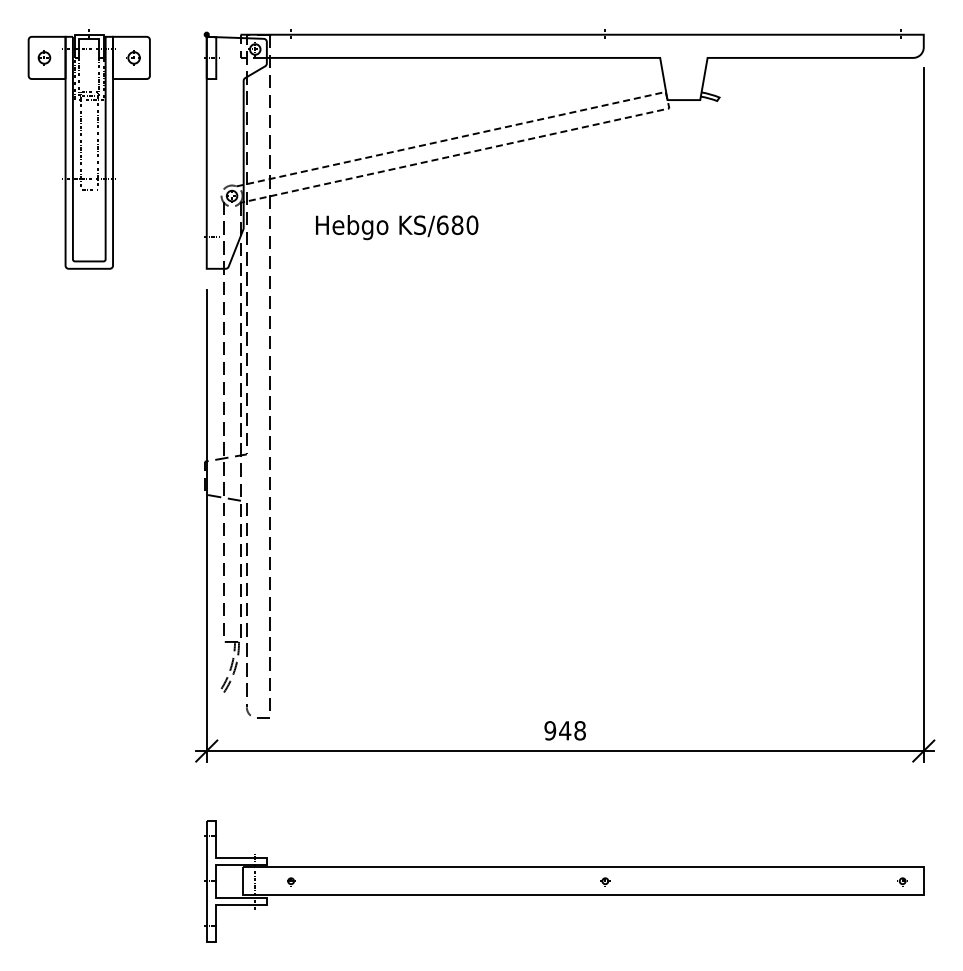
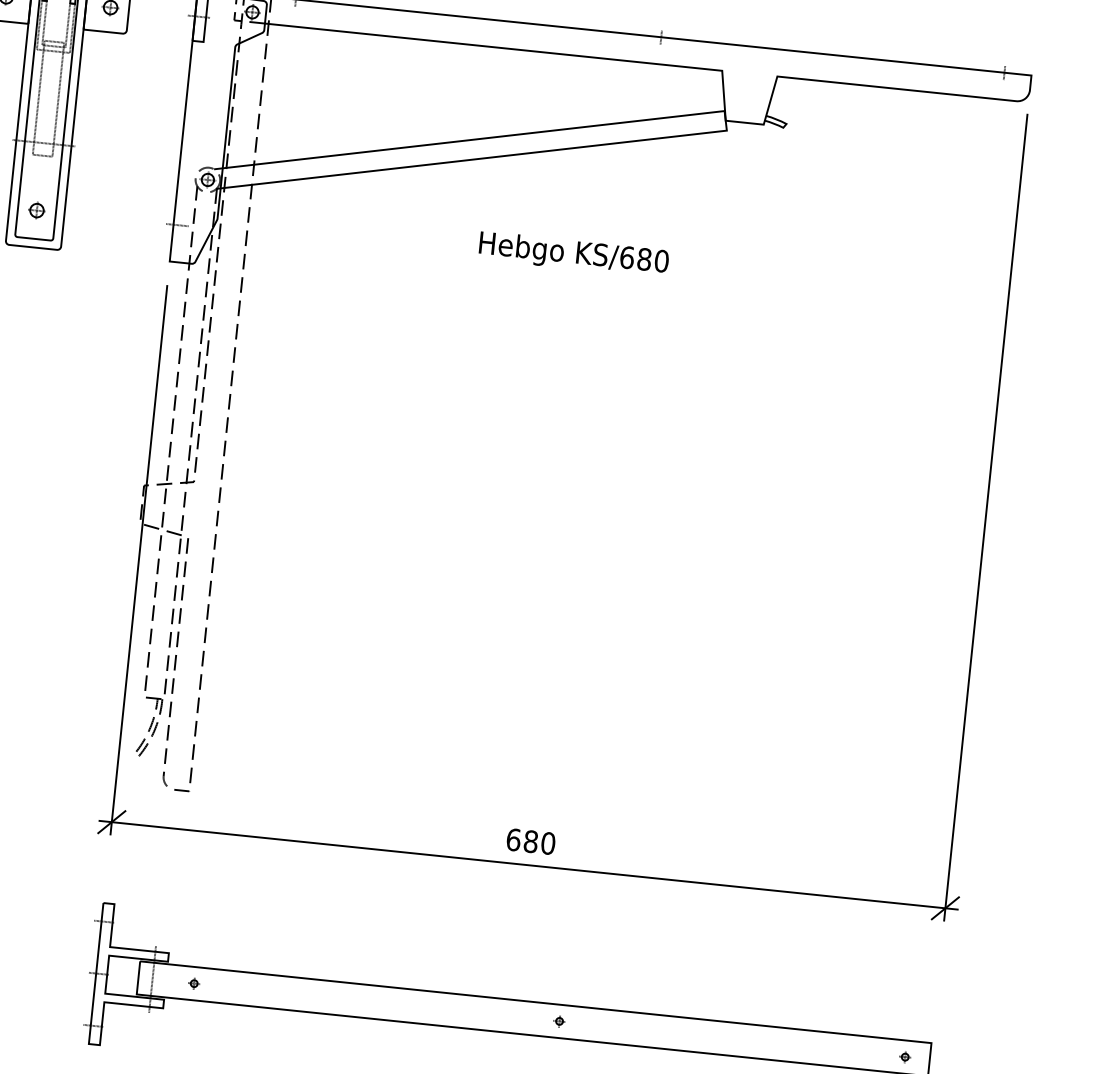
line: (667, 100) -> (725, 121), dashed -> solid
text: (397, 227) -> (574, 254), moved
part: (88, 236) -> (36, 209), added
text: (564, 730) -> (530, 841), 948 -> 680

